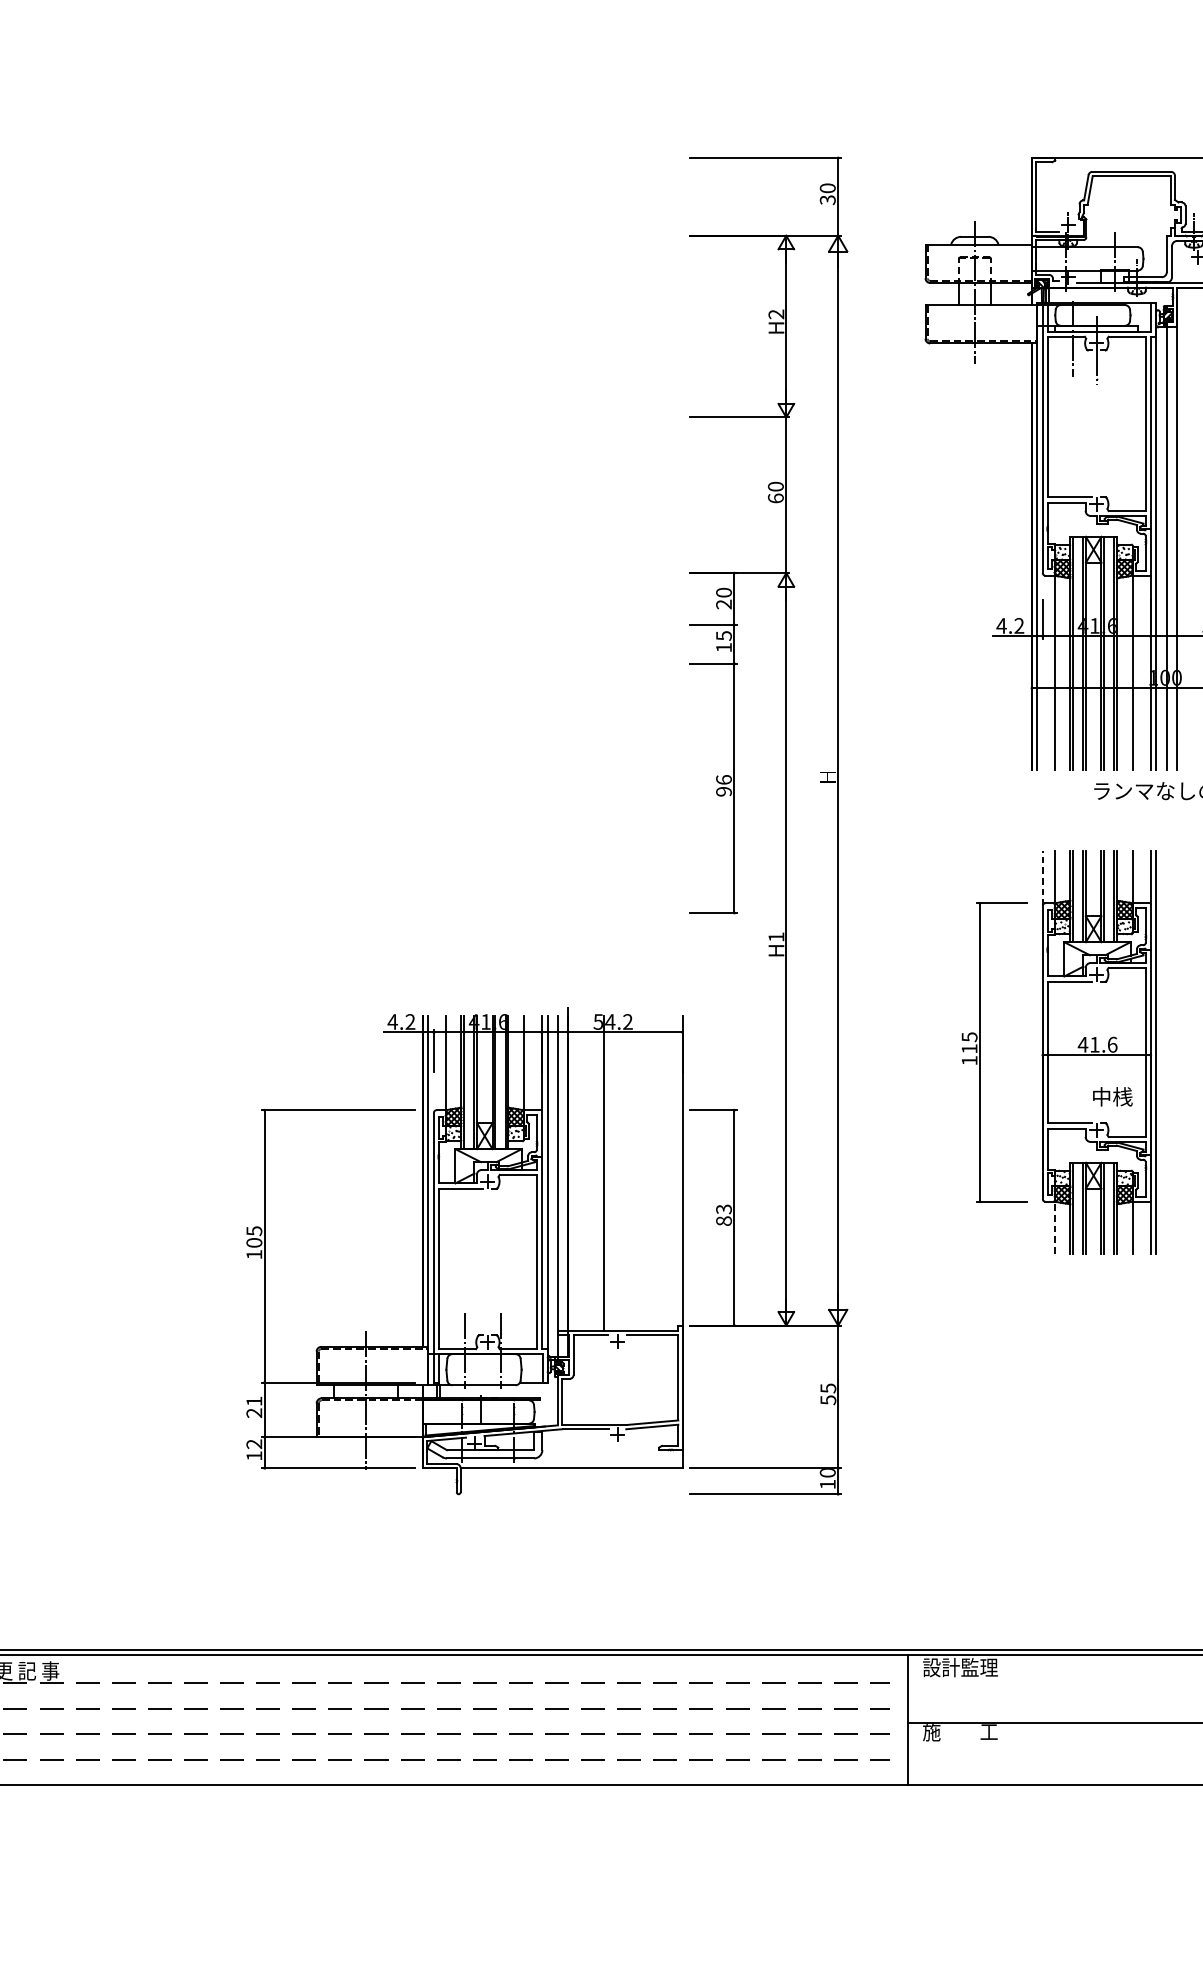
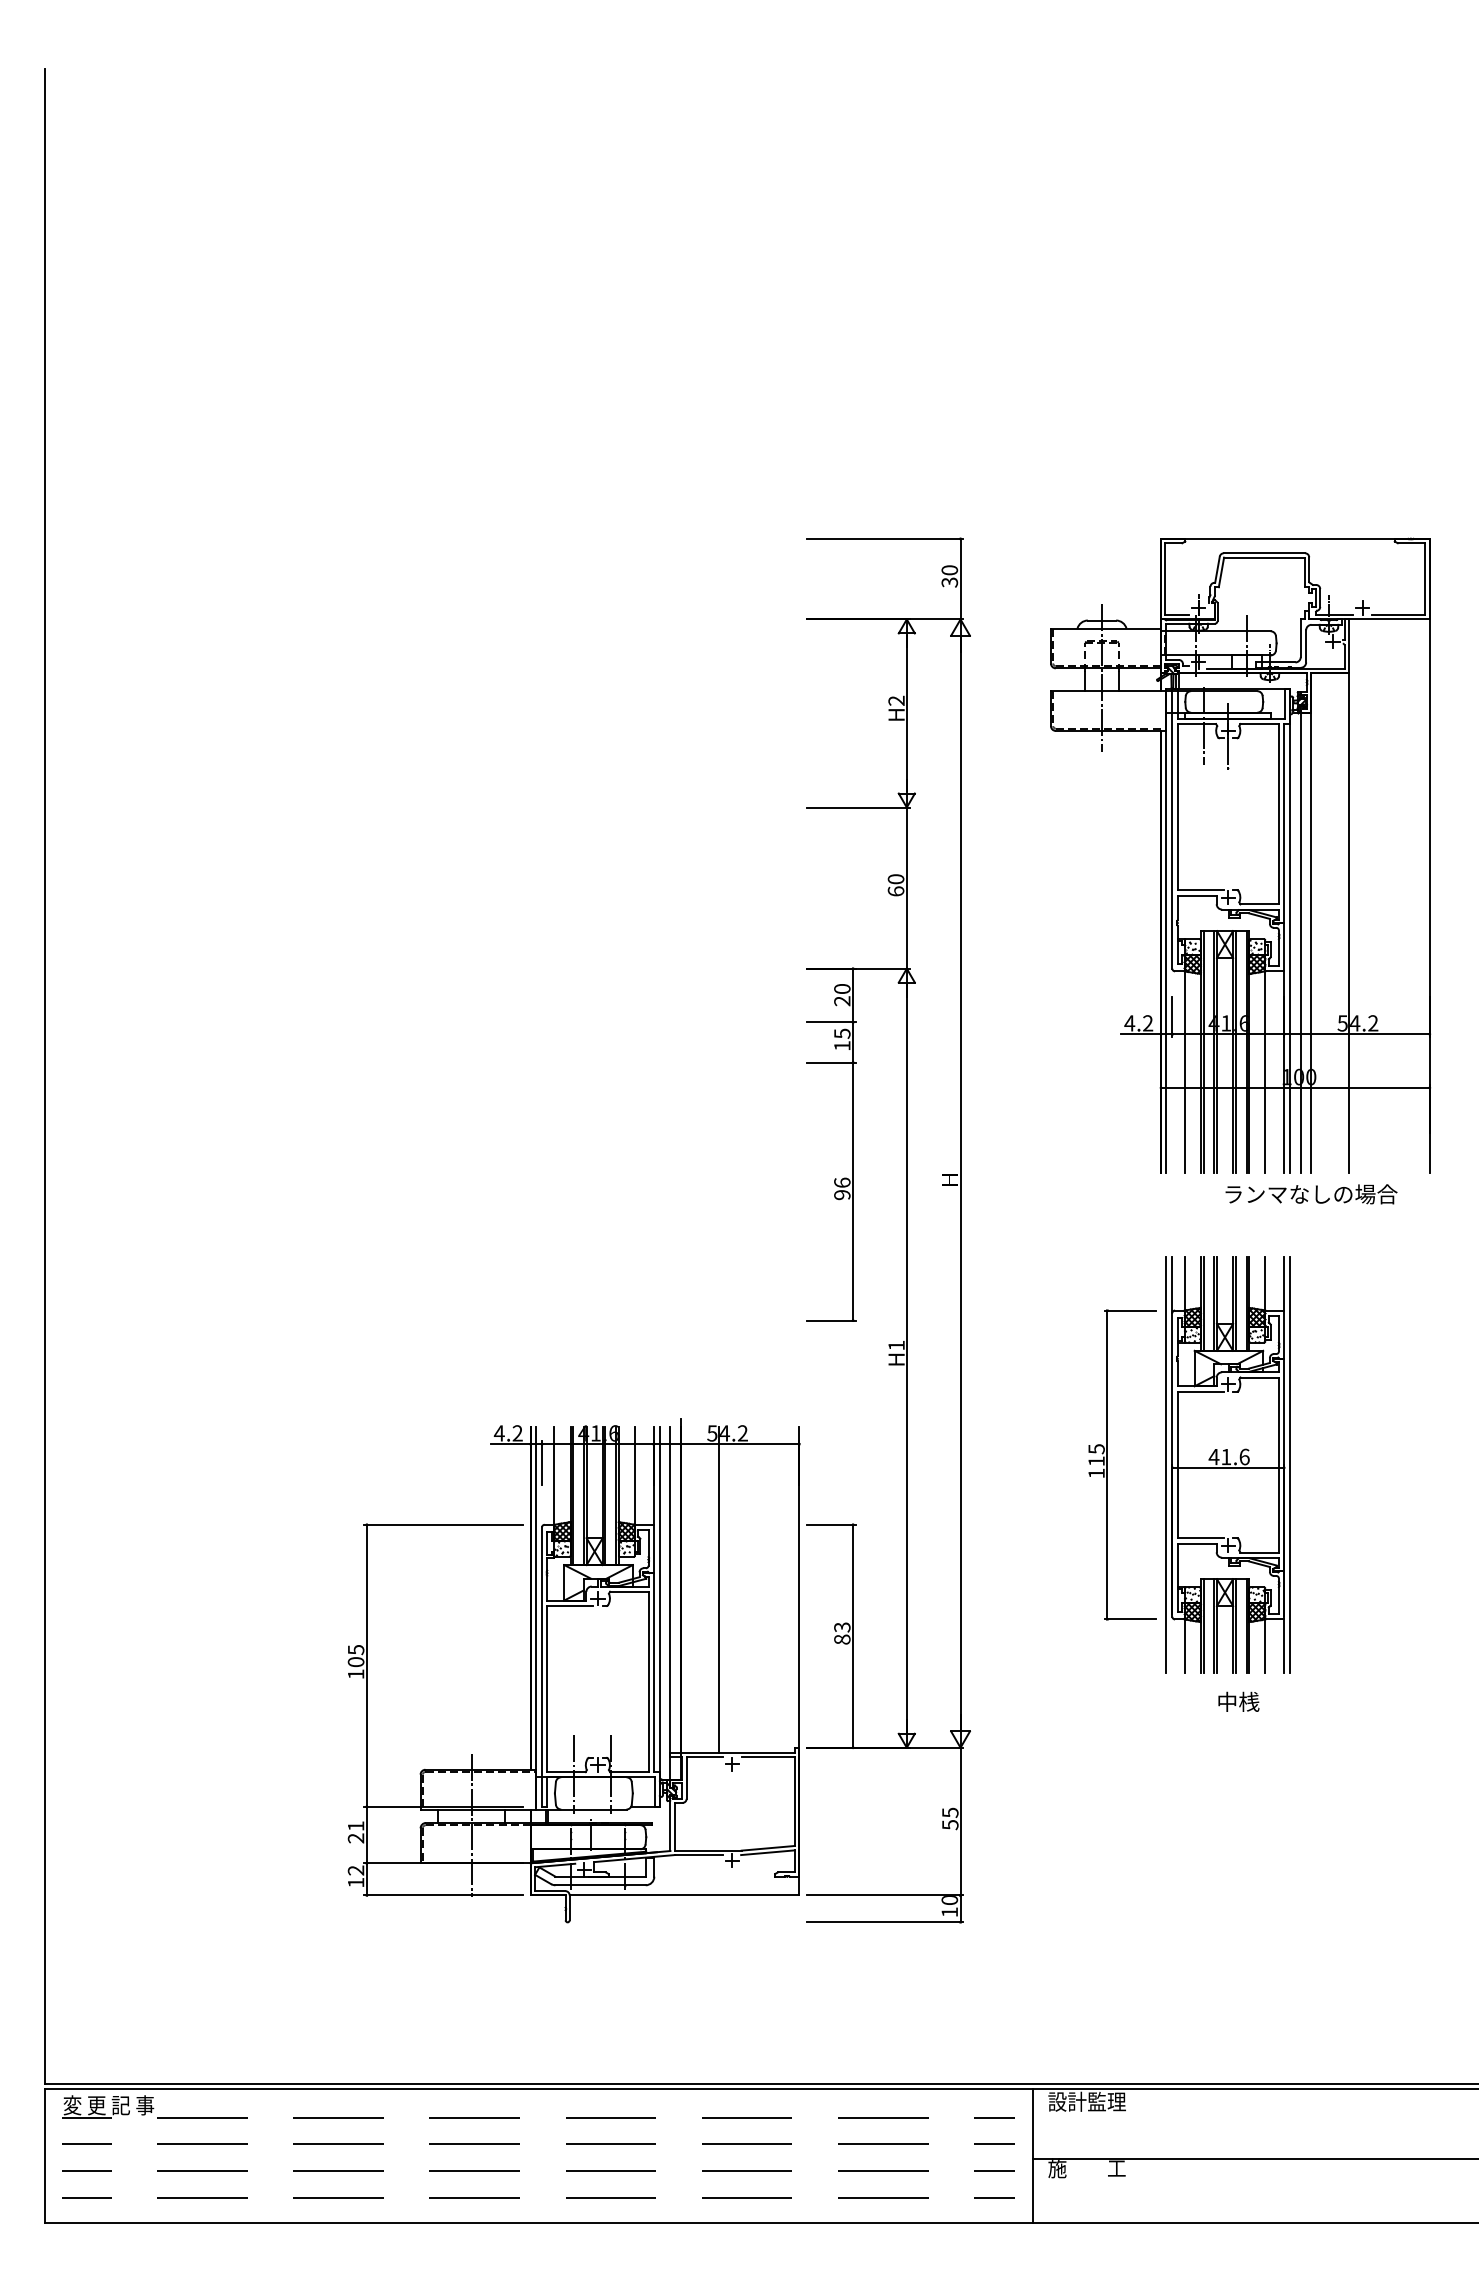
line: (1042, 878) -> (1172, 1284), dashed -> solid
line: (1037, 1052) -> (1166, 1464), added
text: (1112, 1096) -> (1238, 1701), moved
line: (1054, 1226) -> (1184, 1645), dashed -> solid

